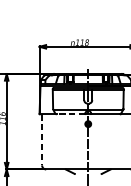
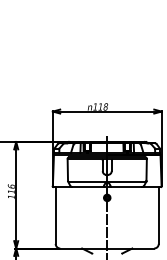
line: (70, 113) -> (87, 186), dashed -> solid
line: (41, 139) -> (55, 215), dashed -> solid

